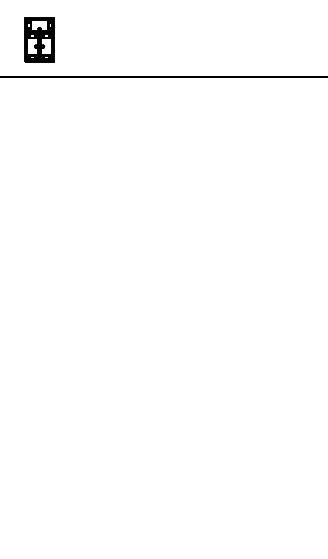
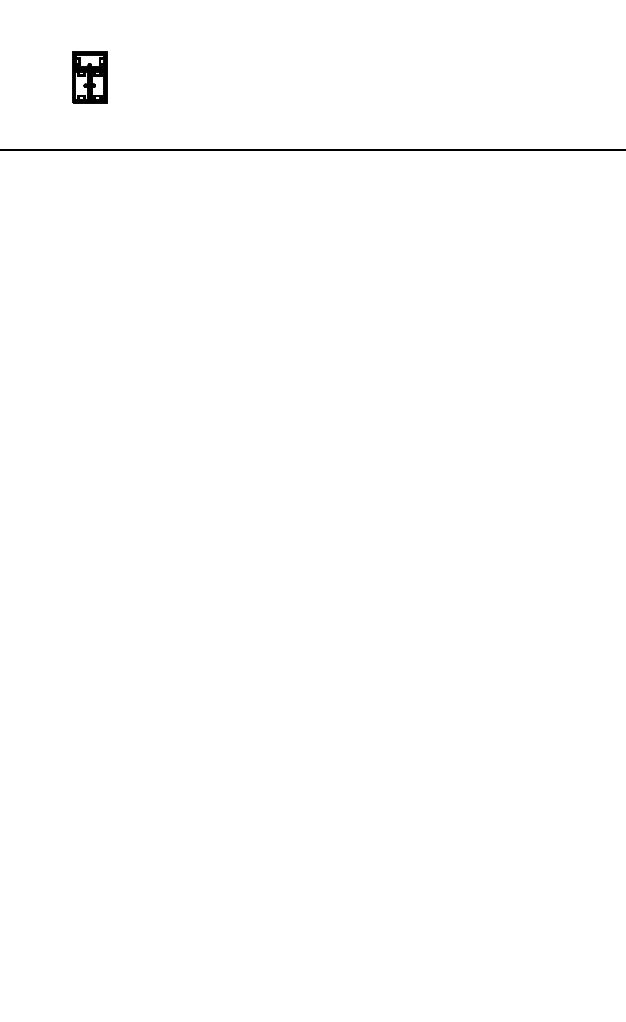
part: (39, 39) -> (89, 77), size x0.6

